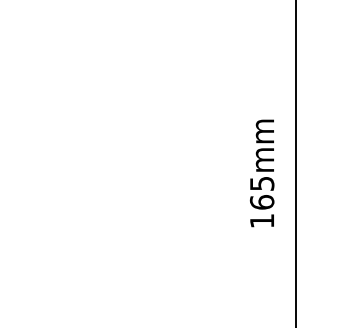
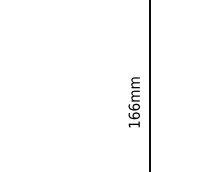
text: (260, 182) -> (133, 106), 165mm -> 166mm

